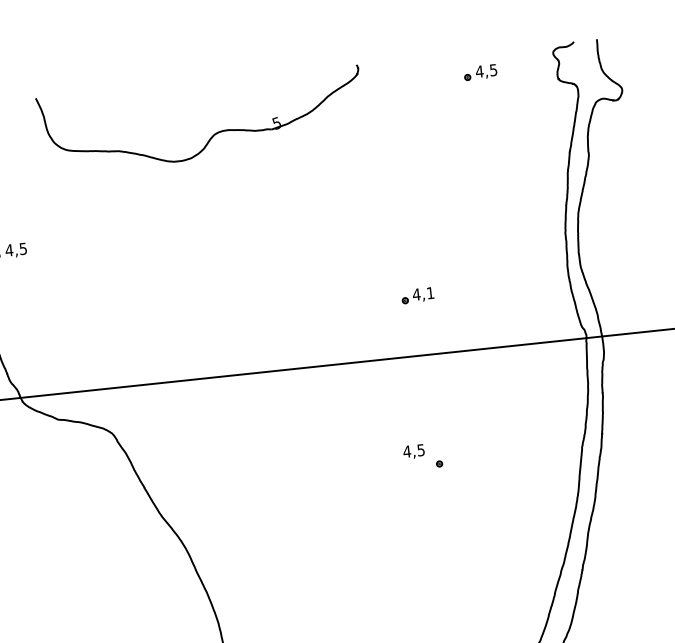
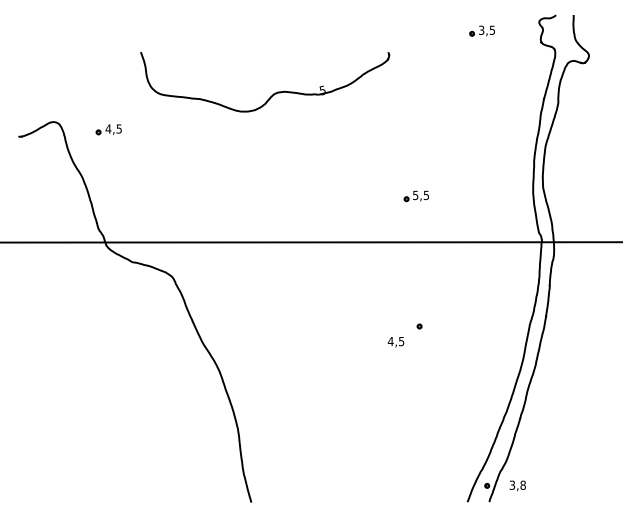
text: (479, 70) -> (481, 29), 4,5 -> 3,5
part: (213, 133) -> (273, 93), moved
text: (422, 294) -> (420, 195), 4,1 -> 5,5
text: (413, 452) -> (395, 342), moved

